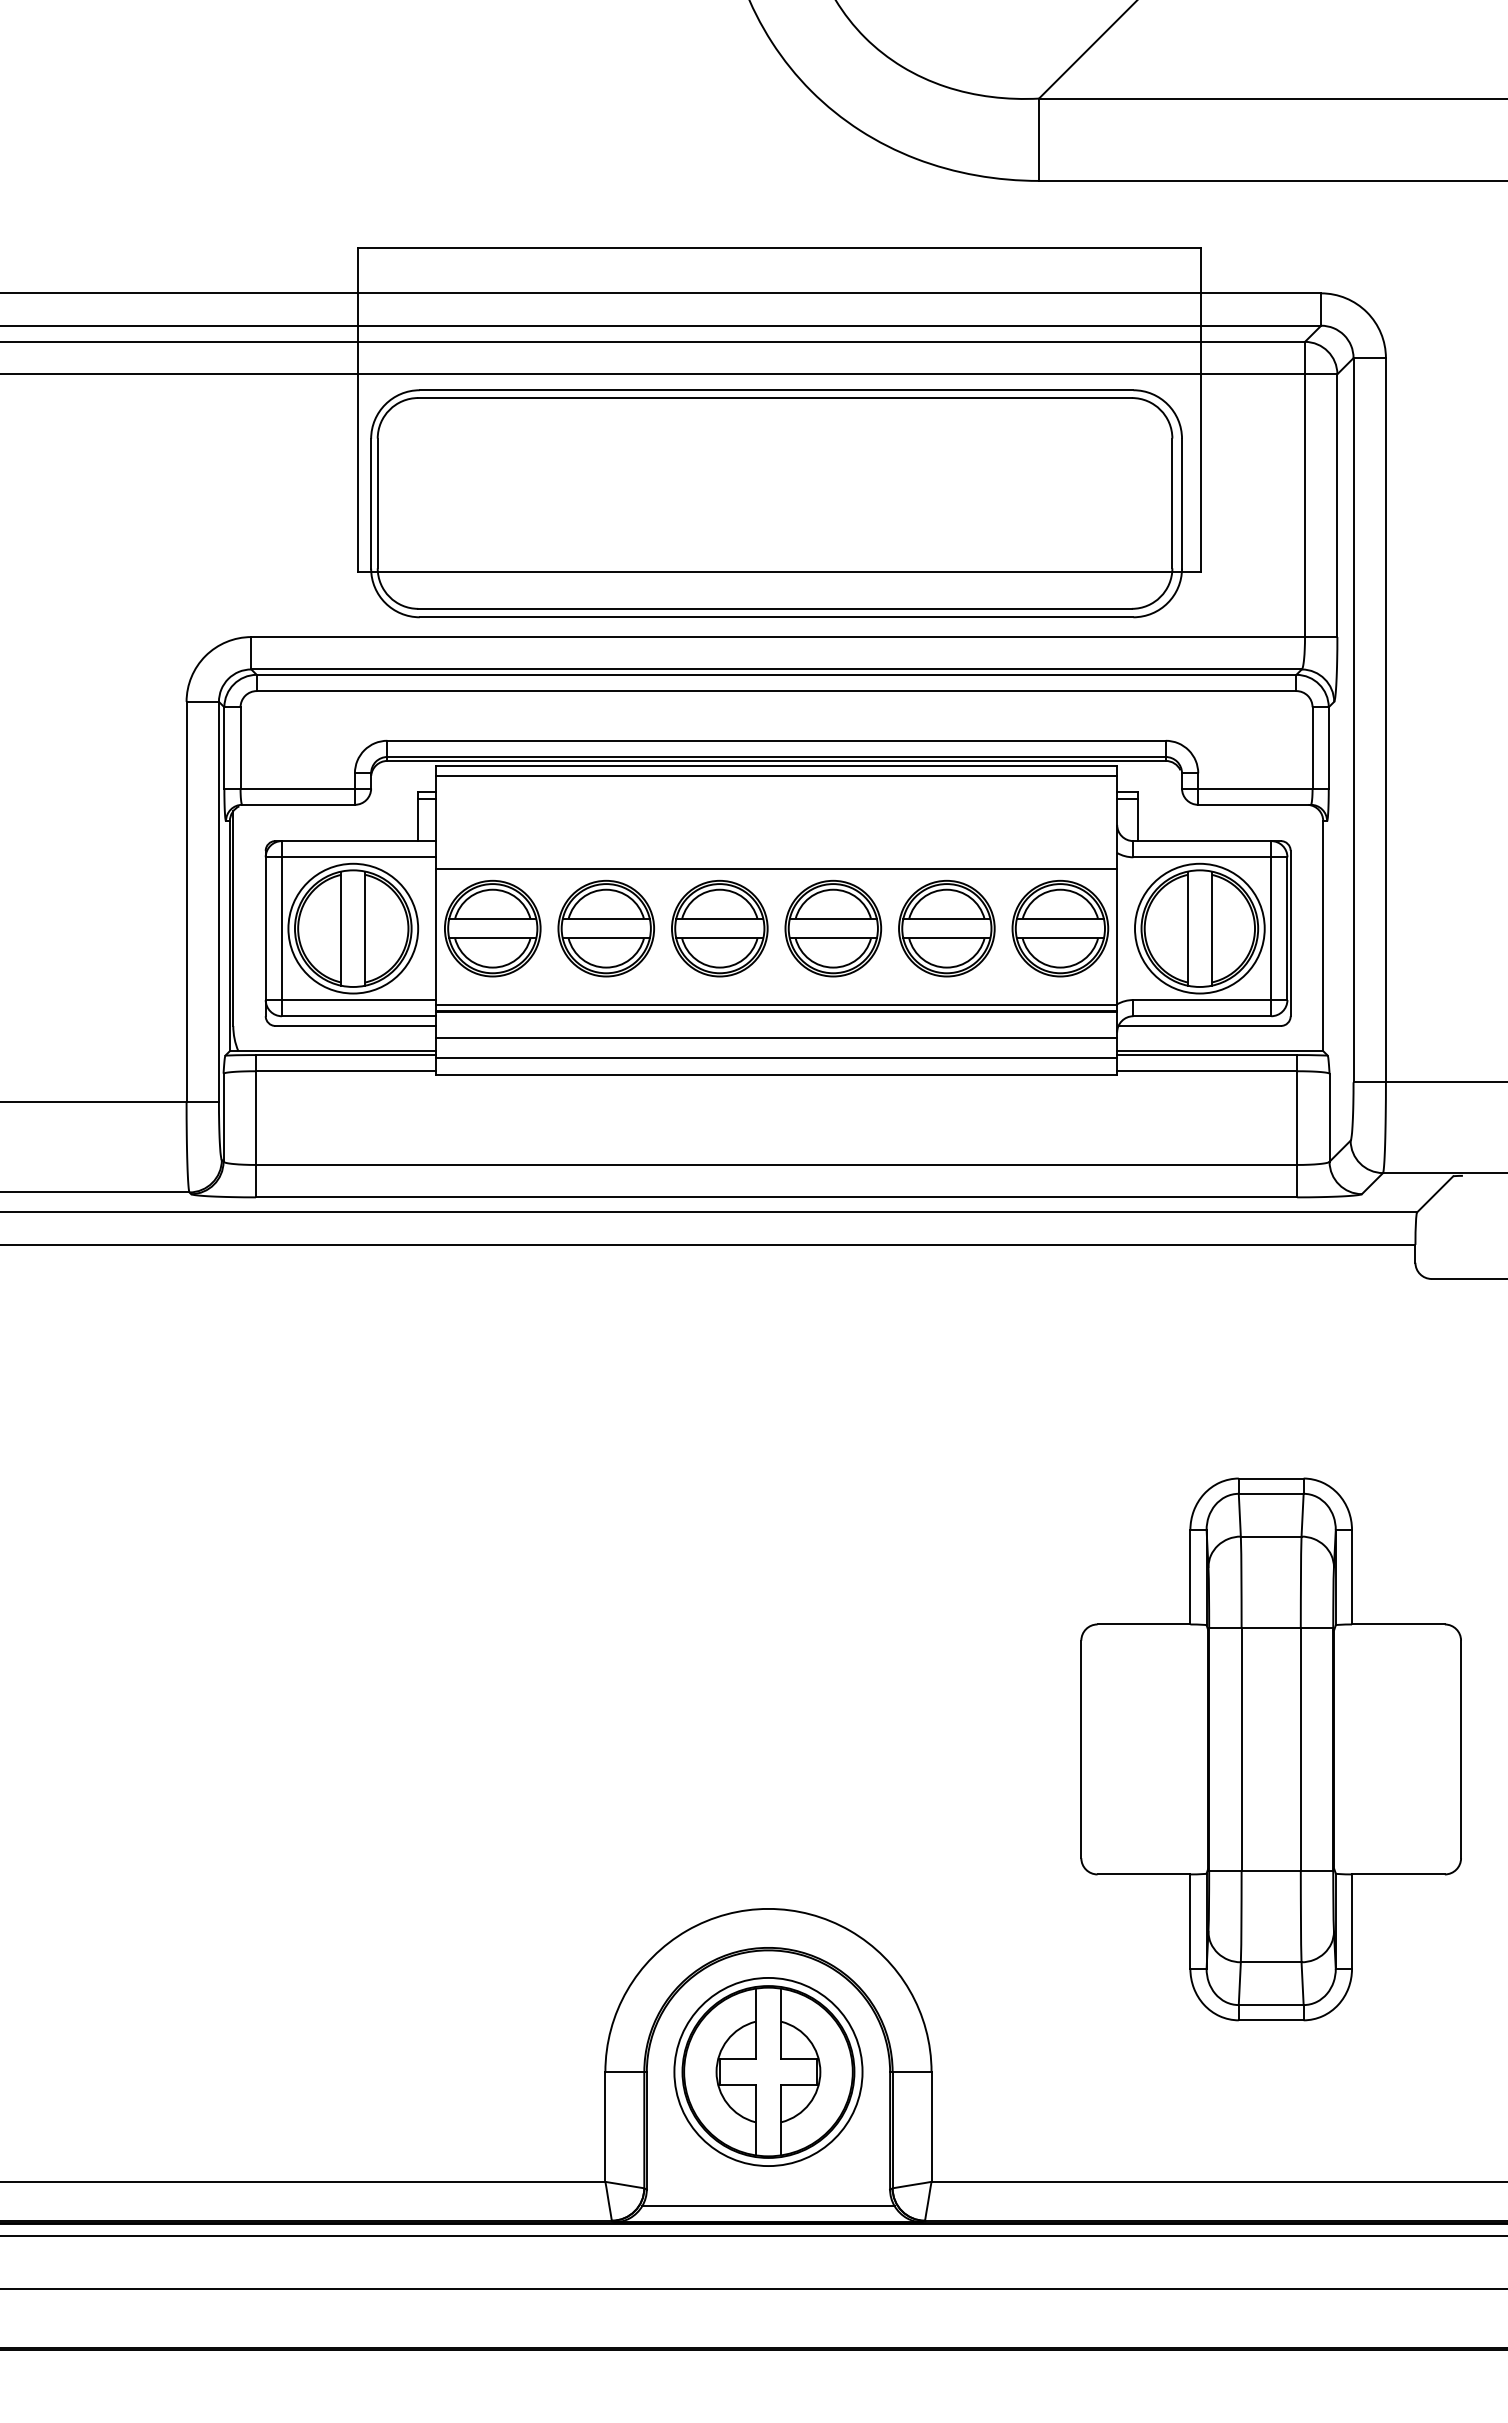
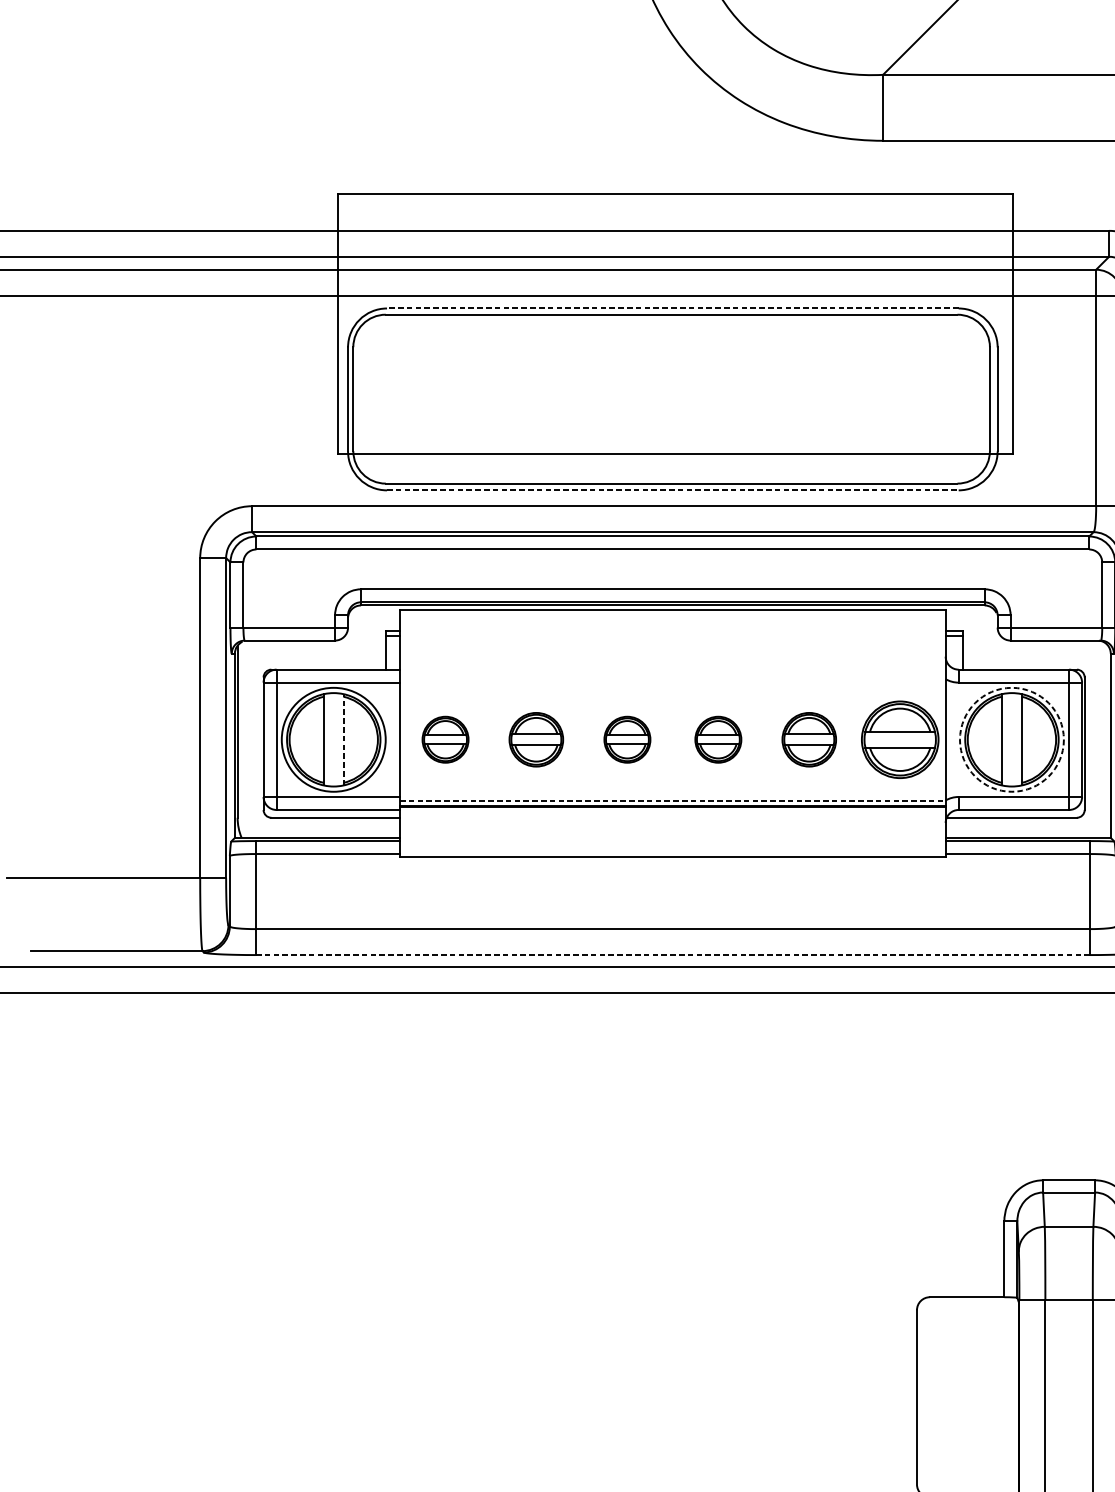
line: (776, 390) -> (672, 308), solid -> dashed
line: (776, 617) -> (672, 490), solid -> dashed
line: (776, 776) -> (672, 617), removed
line: (776, 868) -> (672, 691), removed
line: (365, 928) -> (343, 739), solid -> dashed
part: (492, 928) -> (445, 739), size x0.6
part: (605, 928) -> (535, 739), size x0.7
part: (719, 928) -> (627, 739), size x0.6
part: (833, 928) -> (718, 739), size x0.6
part: (946, 928) -> (808, 739), size x0.7
circle: (1199, 928) -> (1011, 739), solid -> dashed
line: (776, 1004) -> (672, 800), solid -> dashed
line: (776, 1037) -> (672, 826), removed
line: (776, 1058) -> (672, 843), removed
line: (776, 1197) -> (672, 955), solid -> dashed

